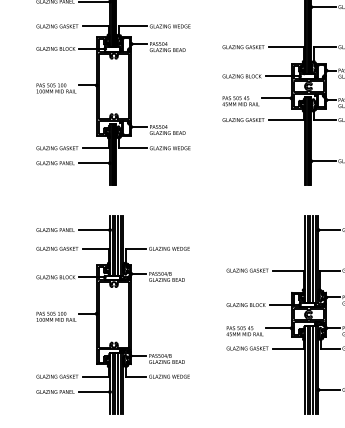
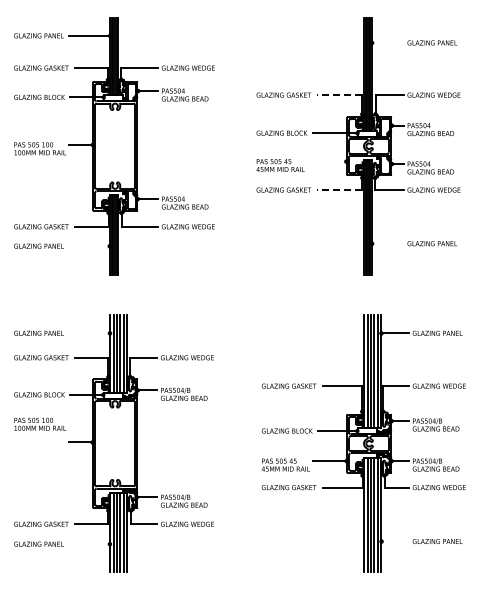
line: (323, 7) -> (387, 43), removed
line: (286, 47) -> (339, 95), solid -> dashed
line: (276, 98) -> (326, 161), removed
line: (286, 120) -> (339, 190), solid -> dashed
line: (323, 161) -> (387, 243), removed
line: (94, 163) -> (89, 246), removed
line: (94, 230) -> (89, 333), removed
text: (56, 316) -> (40, 423), moved
line: (329, 389) -> (395, 541), removed
line: (94, 392) -> (89, 544), removed

